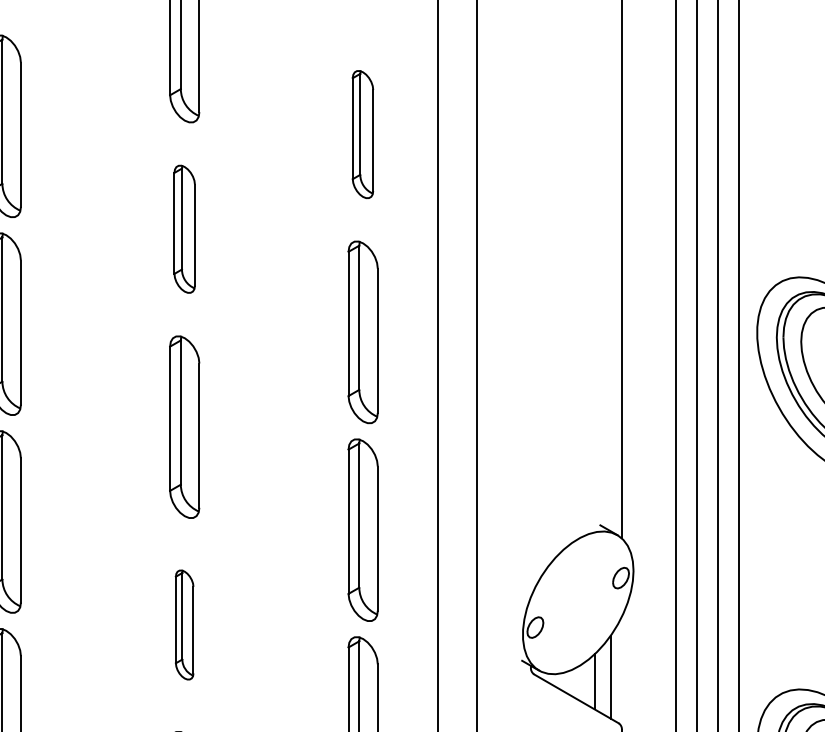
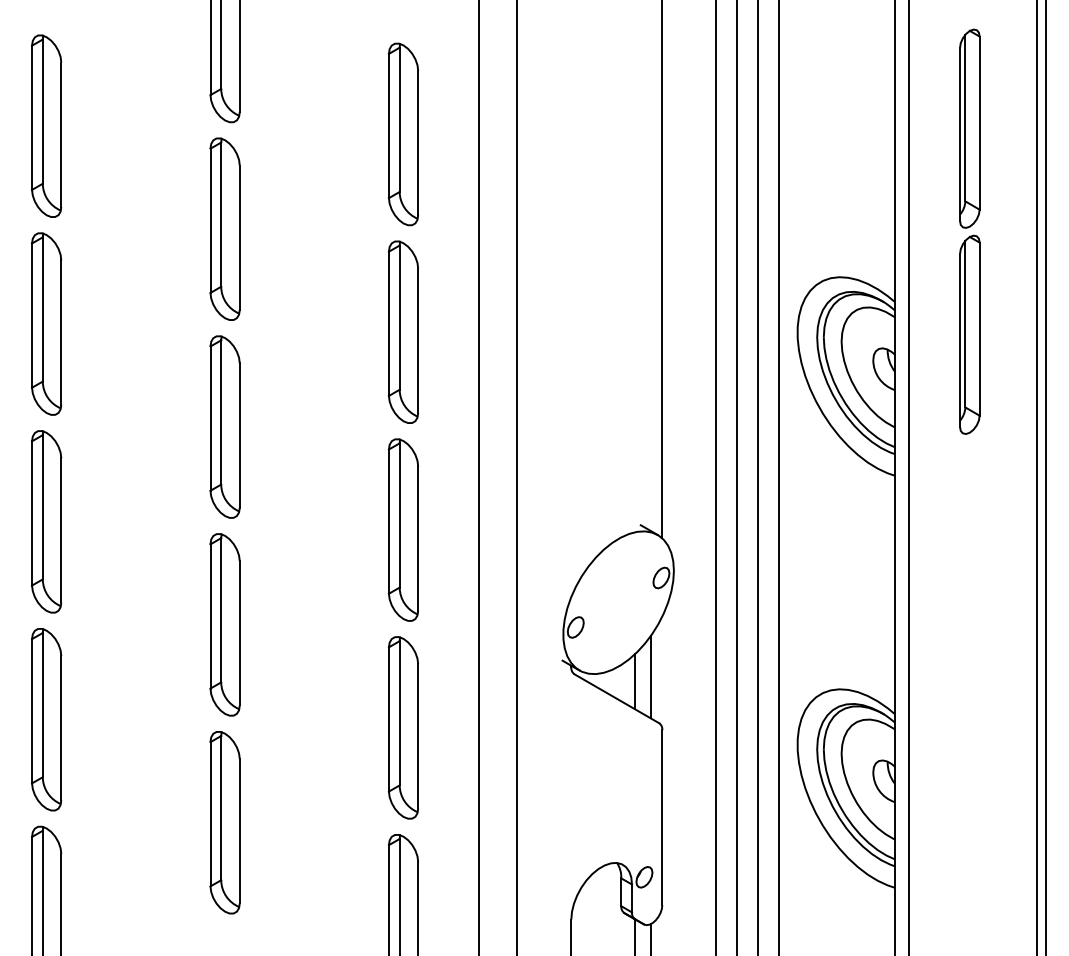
part: (362, 134) -> (402, 134), size x1.43
part: (184, 228) -> (224, 228), size x1.43
part: (184, 624) -> (224, 624), size x1.67

